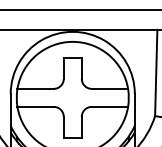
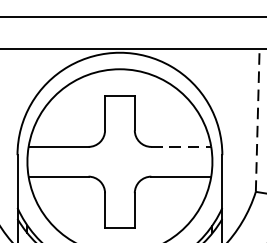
line: (156, 72) -> (258, 119), solid -> dashed
line: (110, 88) -> (182, 146), solid -> dashed

